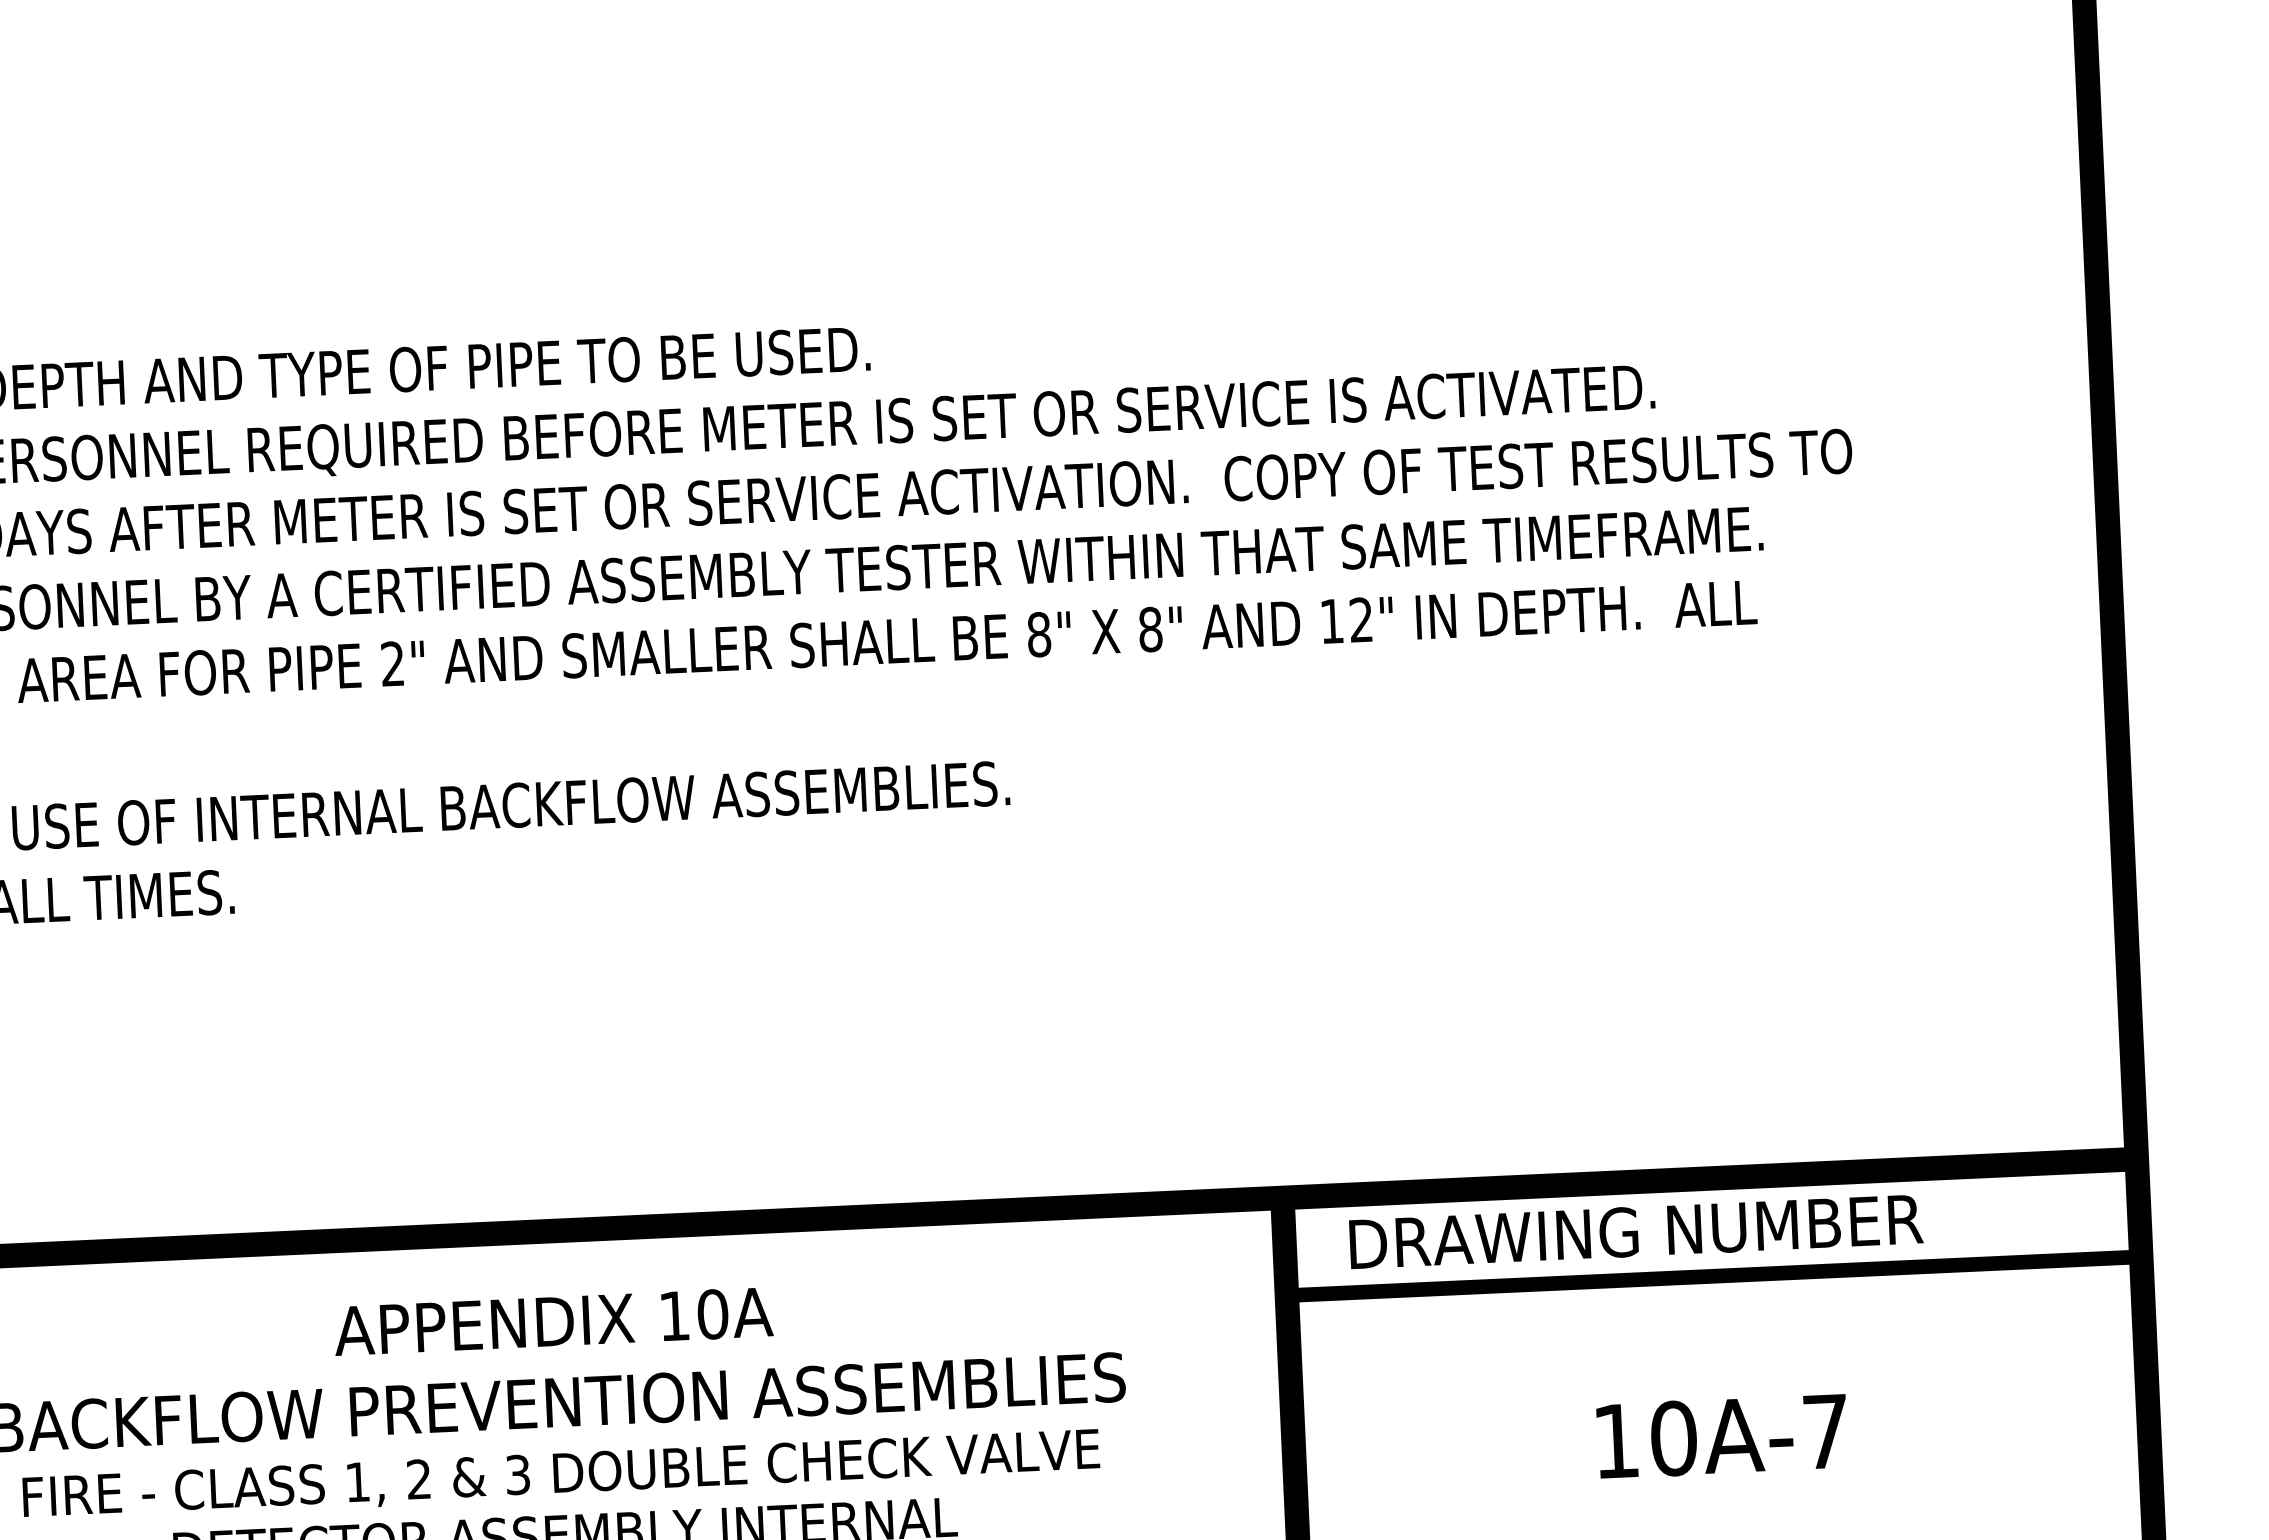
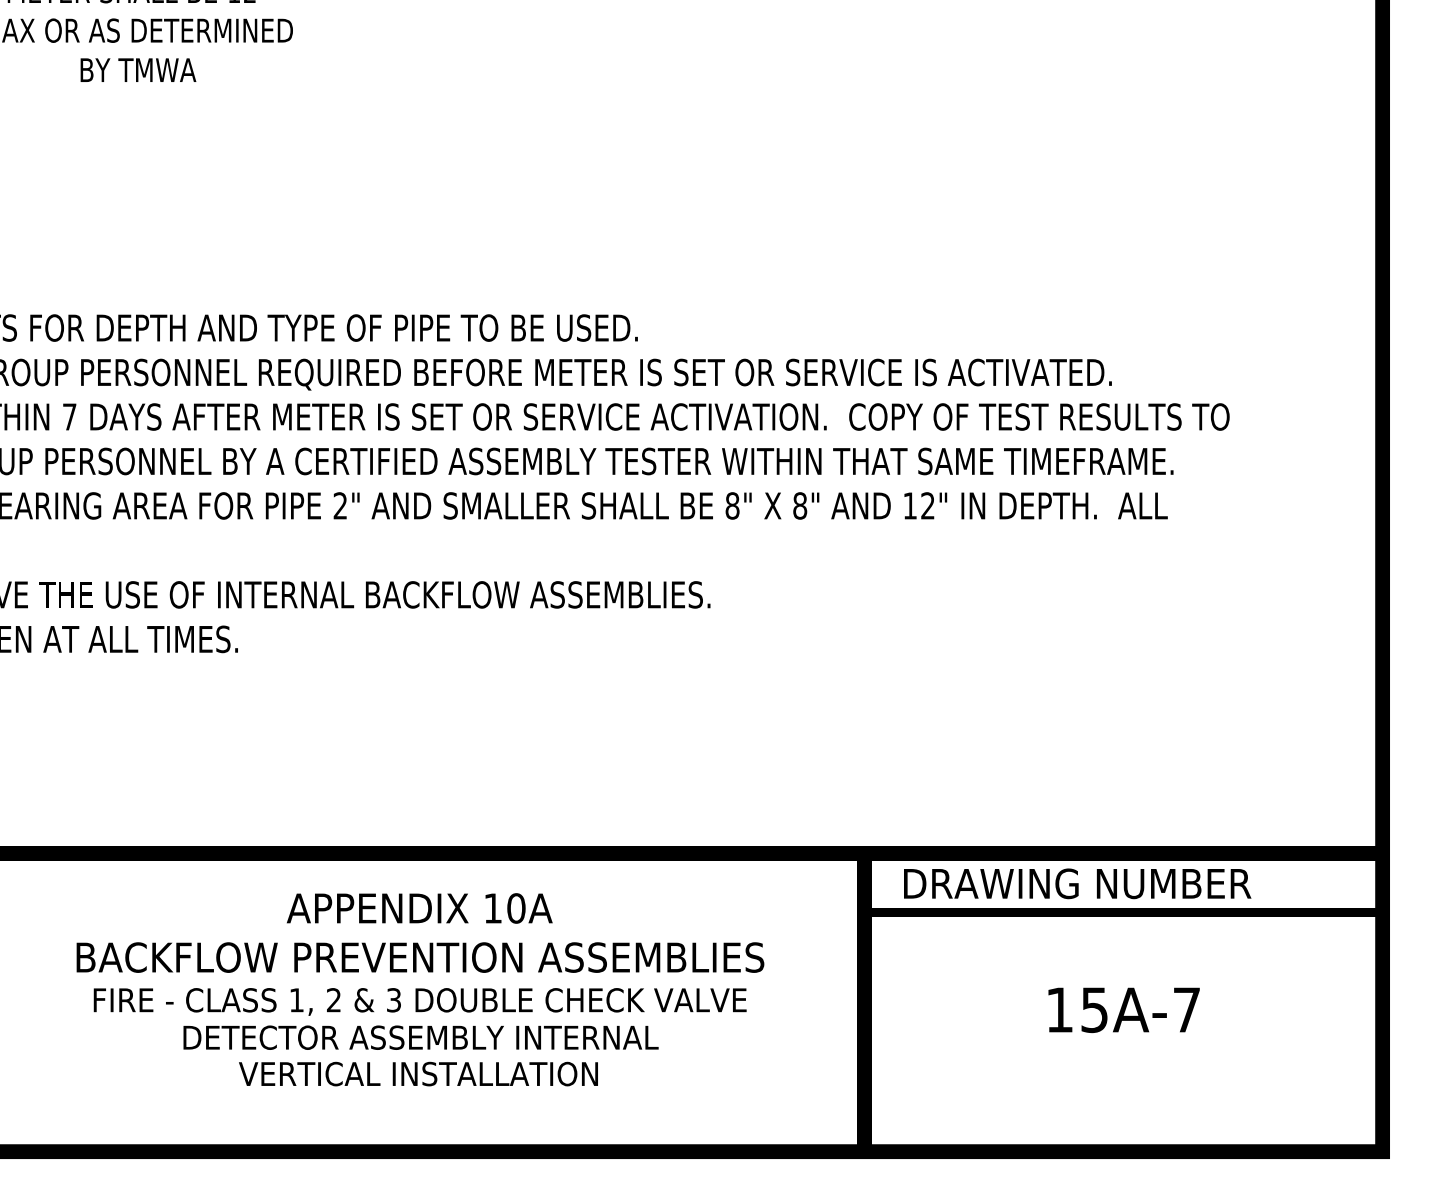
text: (1673, 1439) -> (1094, 1010), 10A-7 -> 15A-7

